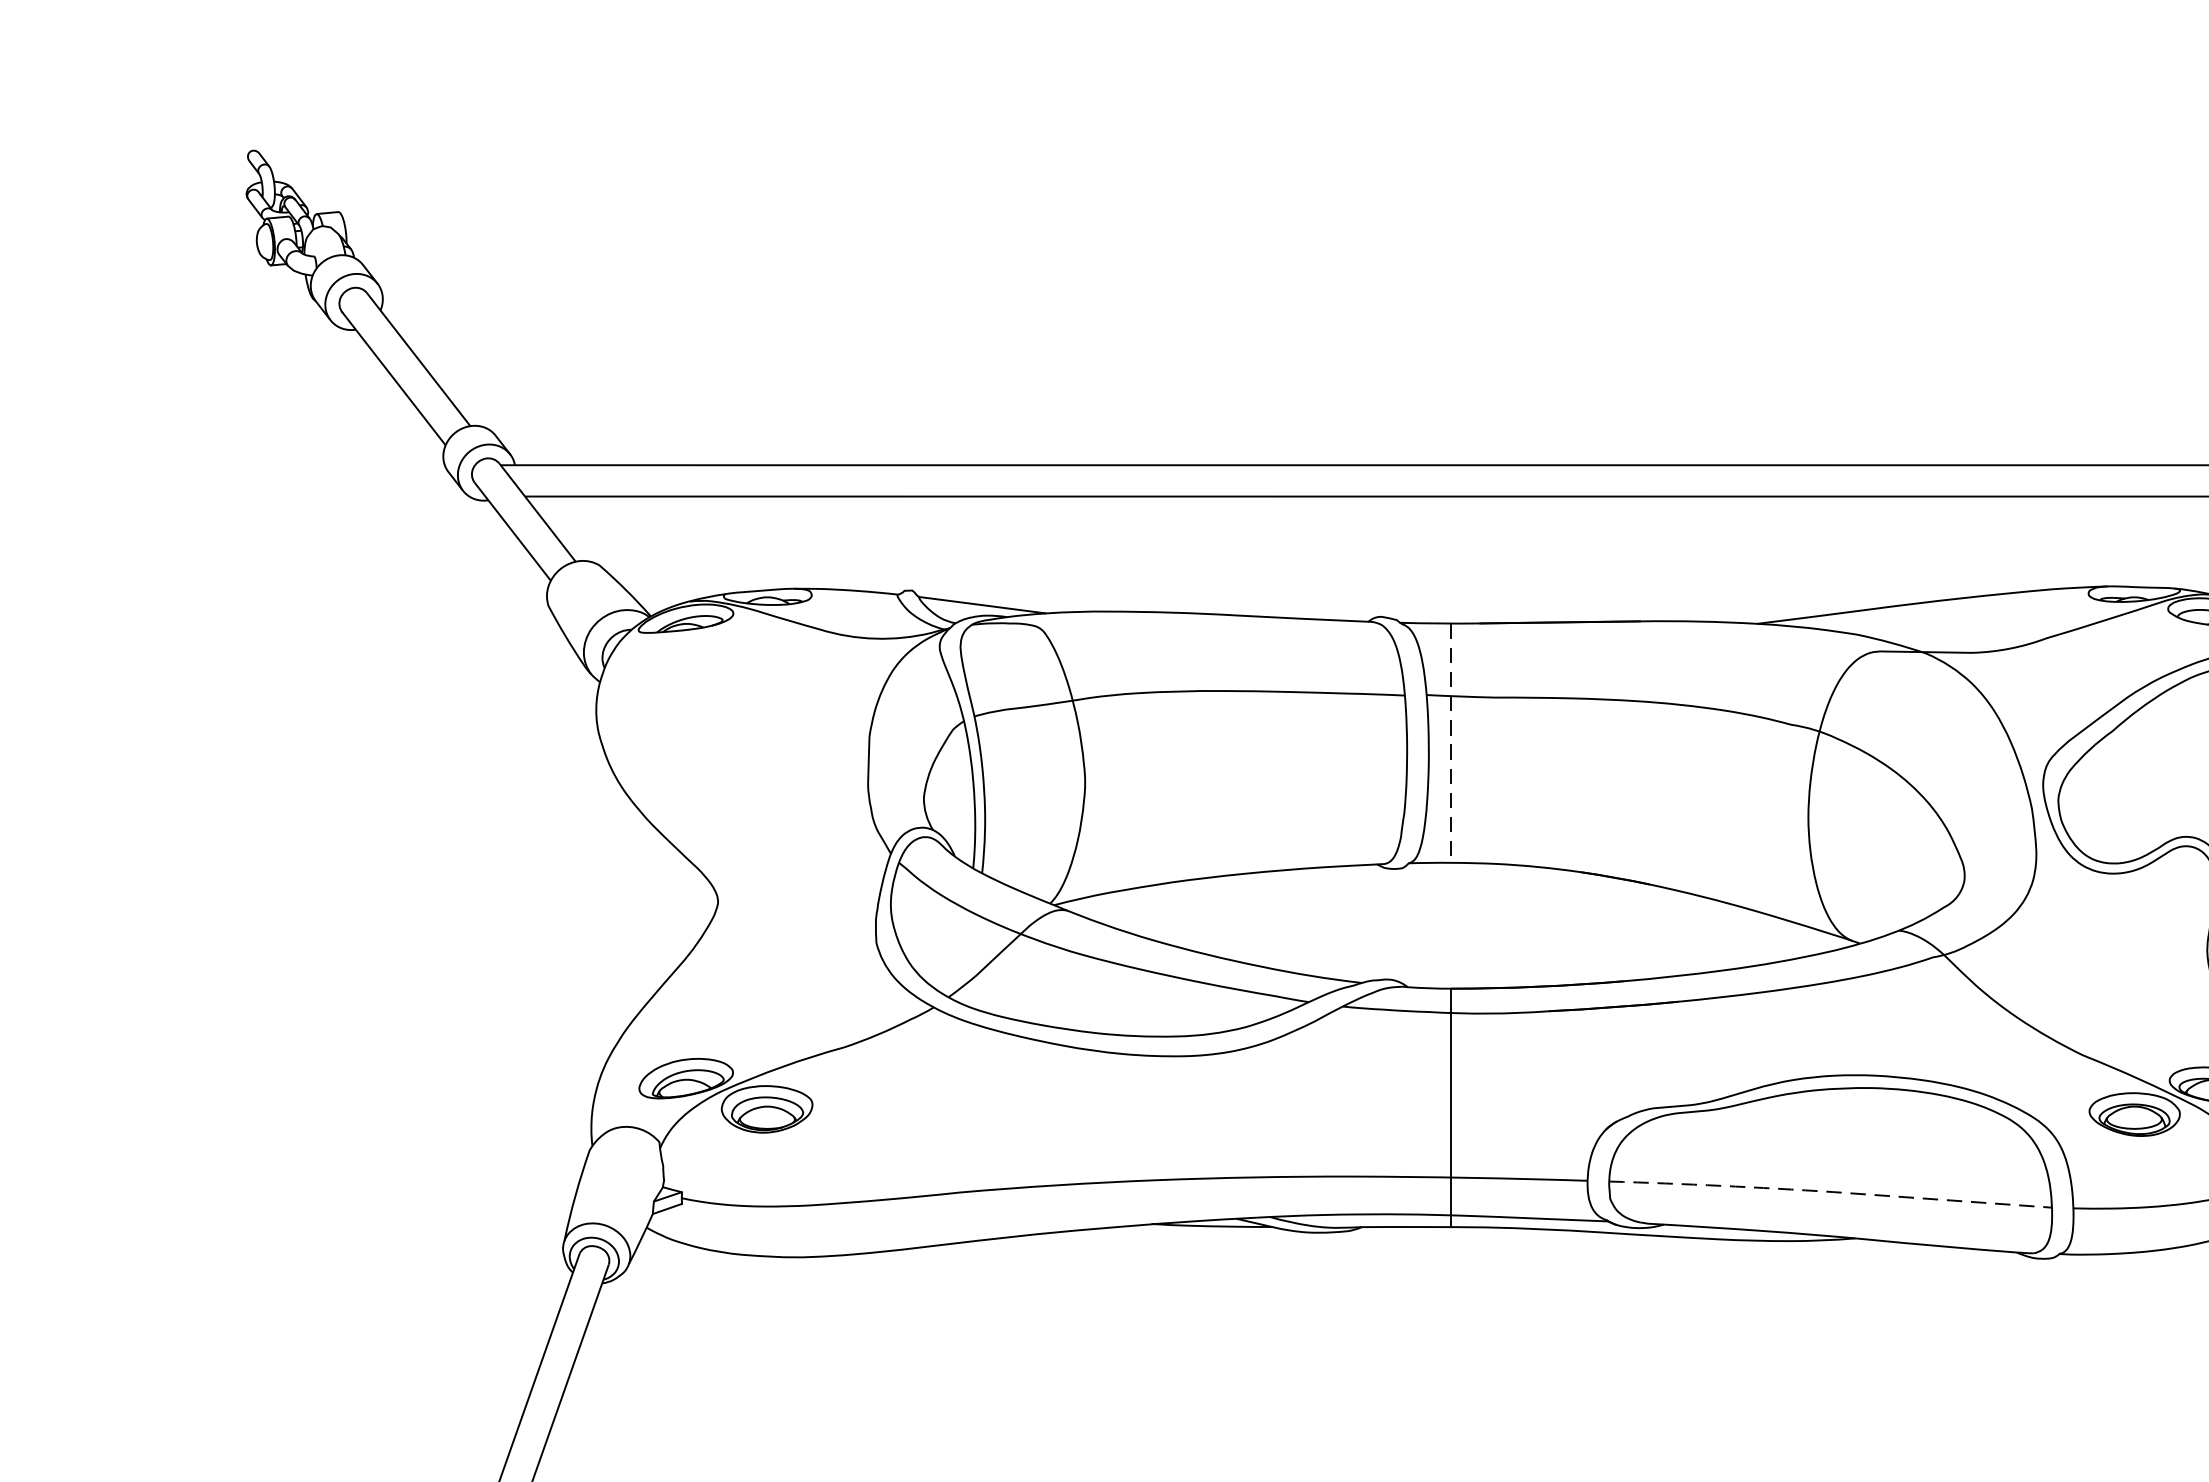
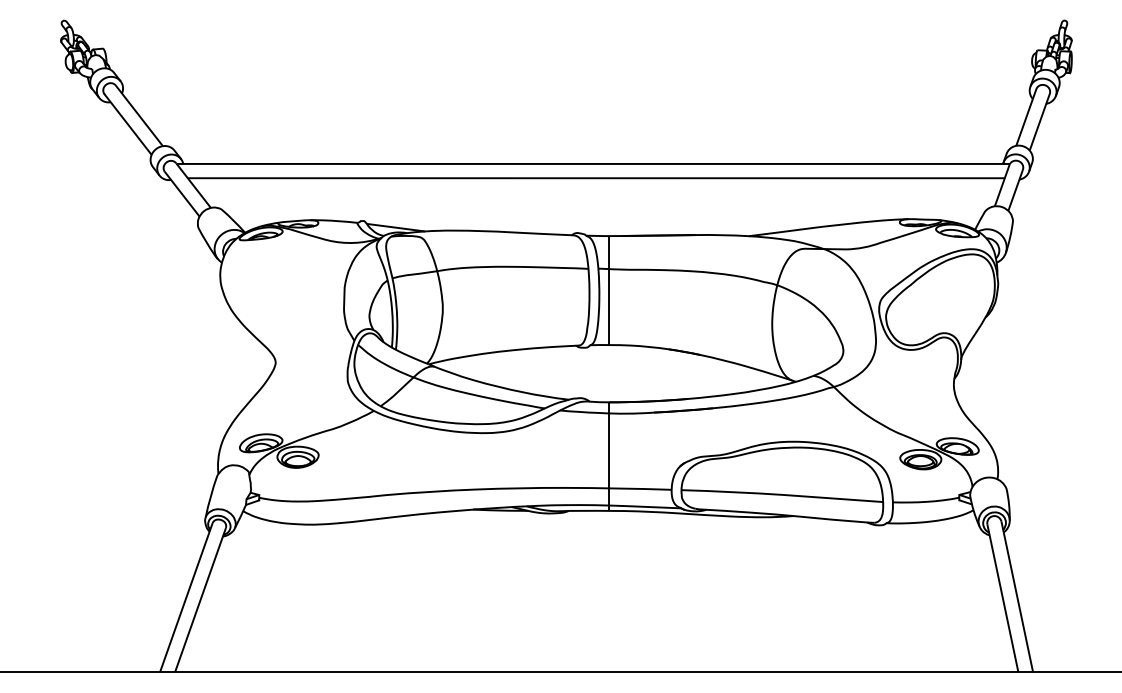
line: (1451, 745) -> (609, 291), dashed -> solid
line: (1826, 1191) -> (780, 494), dashed -> solid

